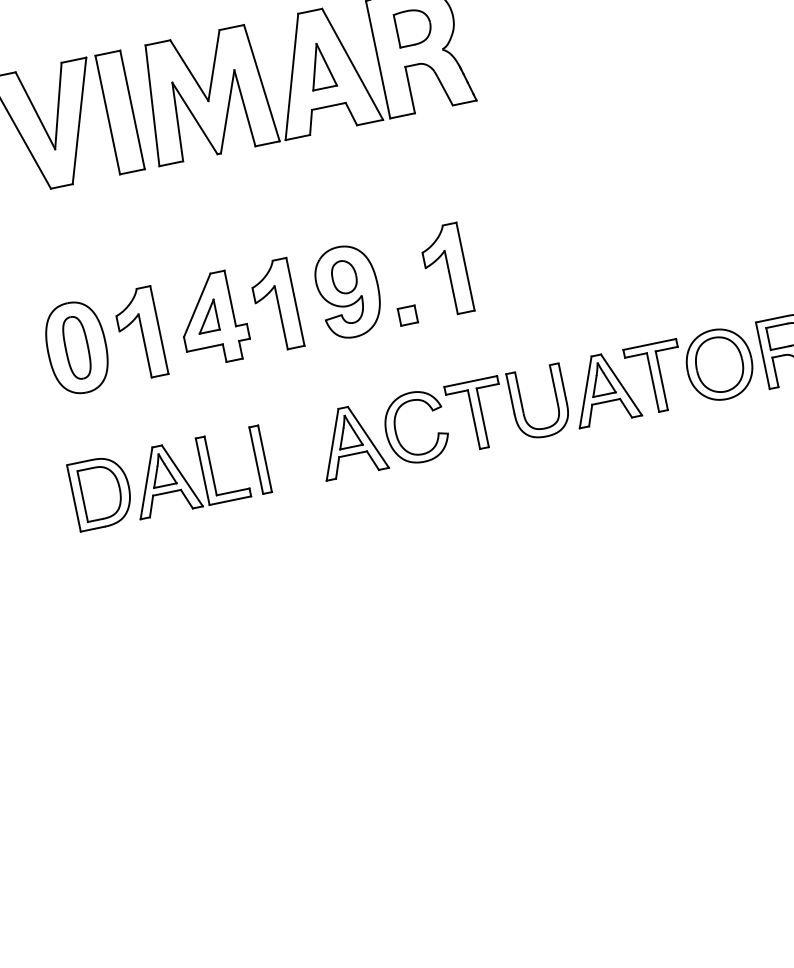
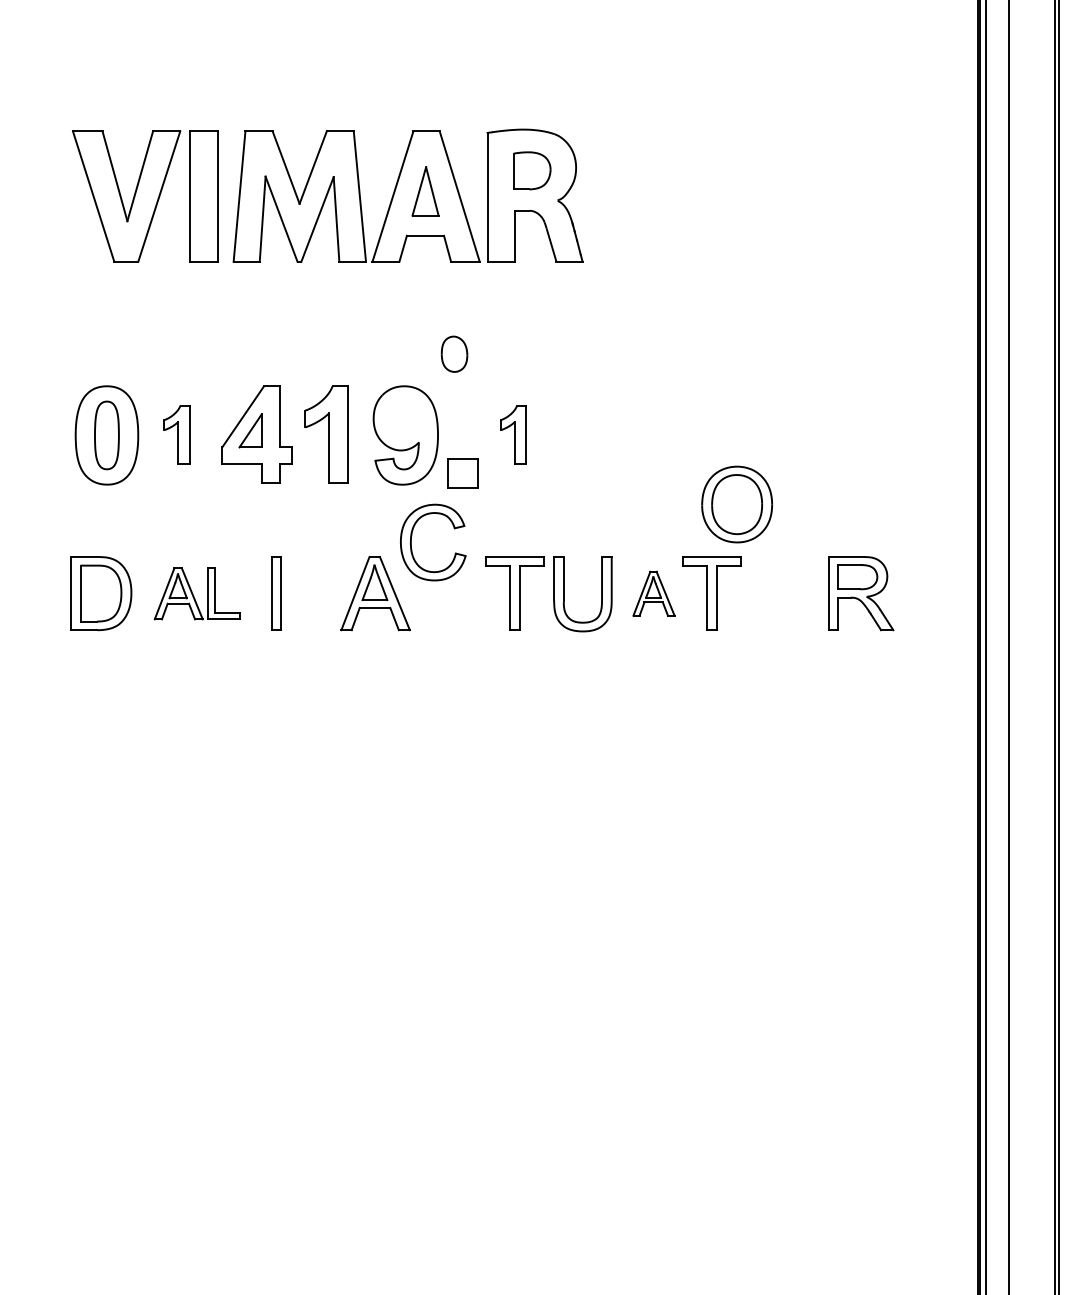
part: (446, 270) -> (513, 434), size x0.6
part: (344, 276) -> (454, 353), moved
part: (407, 315) -> (462, 473), size x1.6
part: (139, 333) -> (176, 434), size x0.6
part: (718, 364) -> (736, 504), moved
part: (603, 388) -> (653, 593), size x0.6
part: (396, 425) -> (412, 536), moved
part: (188, 474) -> (196, 593), size x0.7

